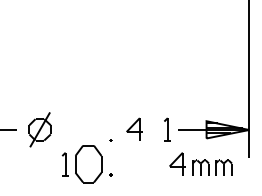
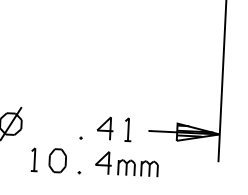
part: (167, 129) -> (128, 129), moved
part: (200, 163) -> (126, 163), moved
part: (88, 164) -> (57, 161), size x0.62

